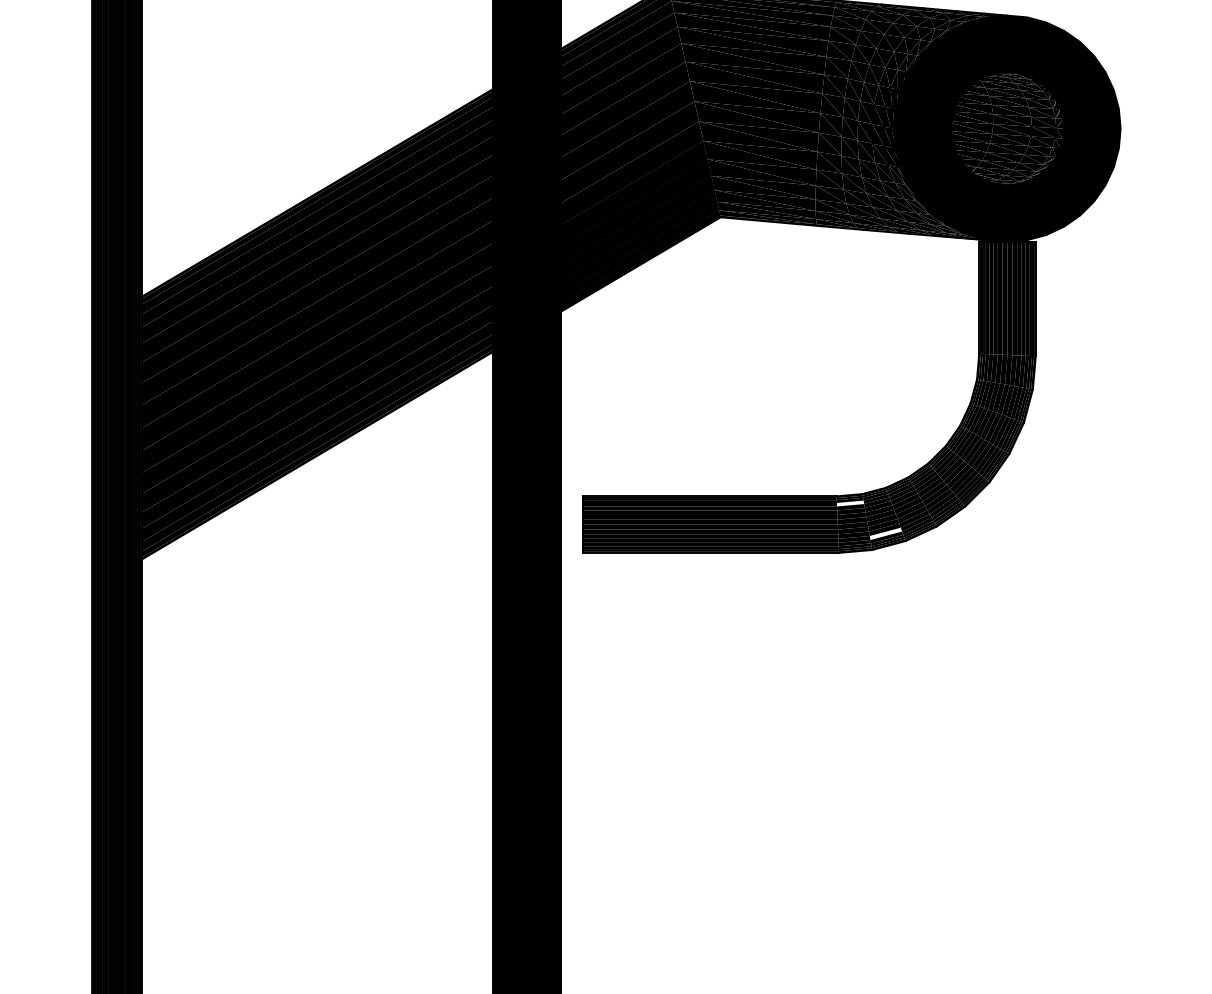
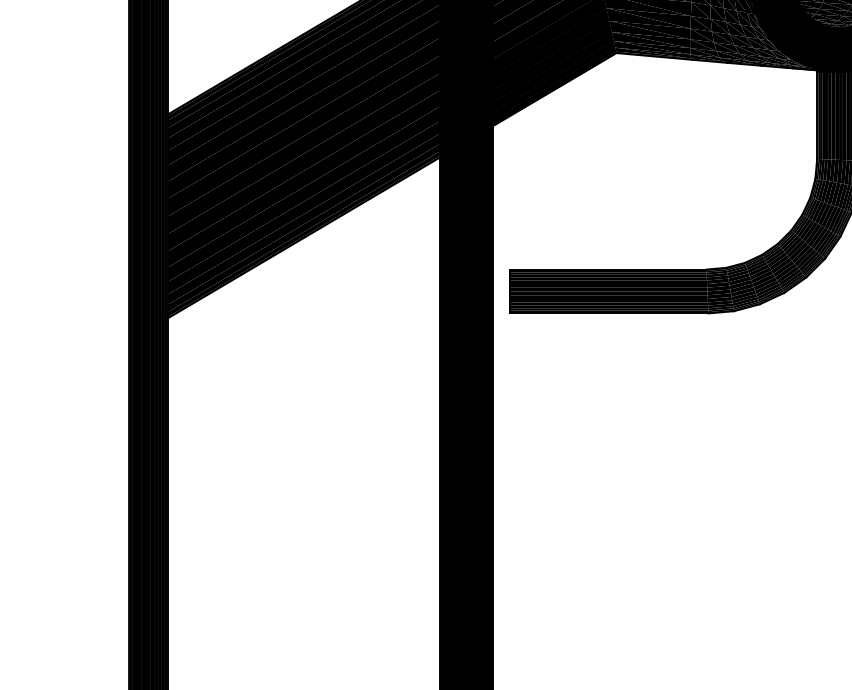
fill: (850, 503) -> (717, 275), added
fill: (885, 533) -> (744, 298), added

